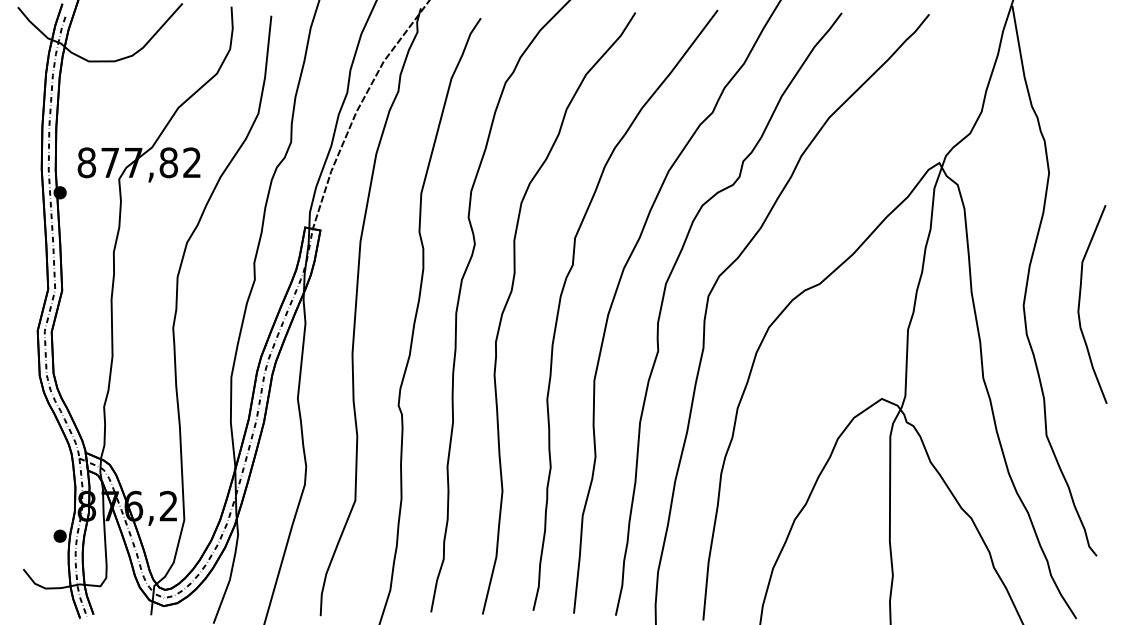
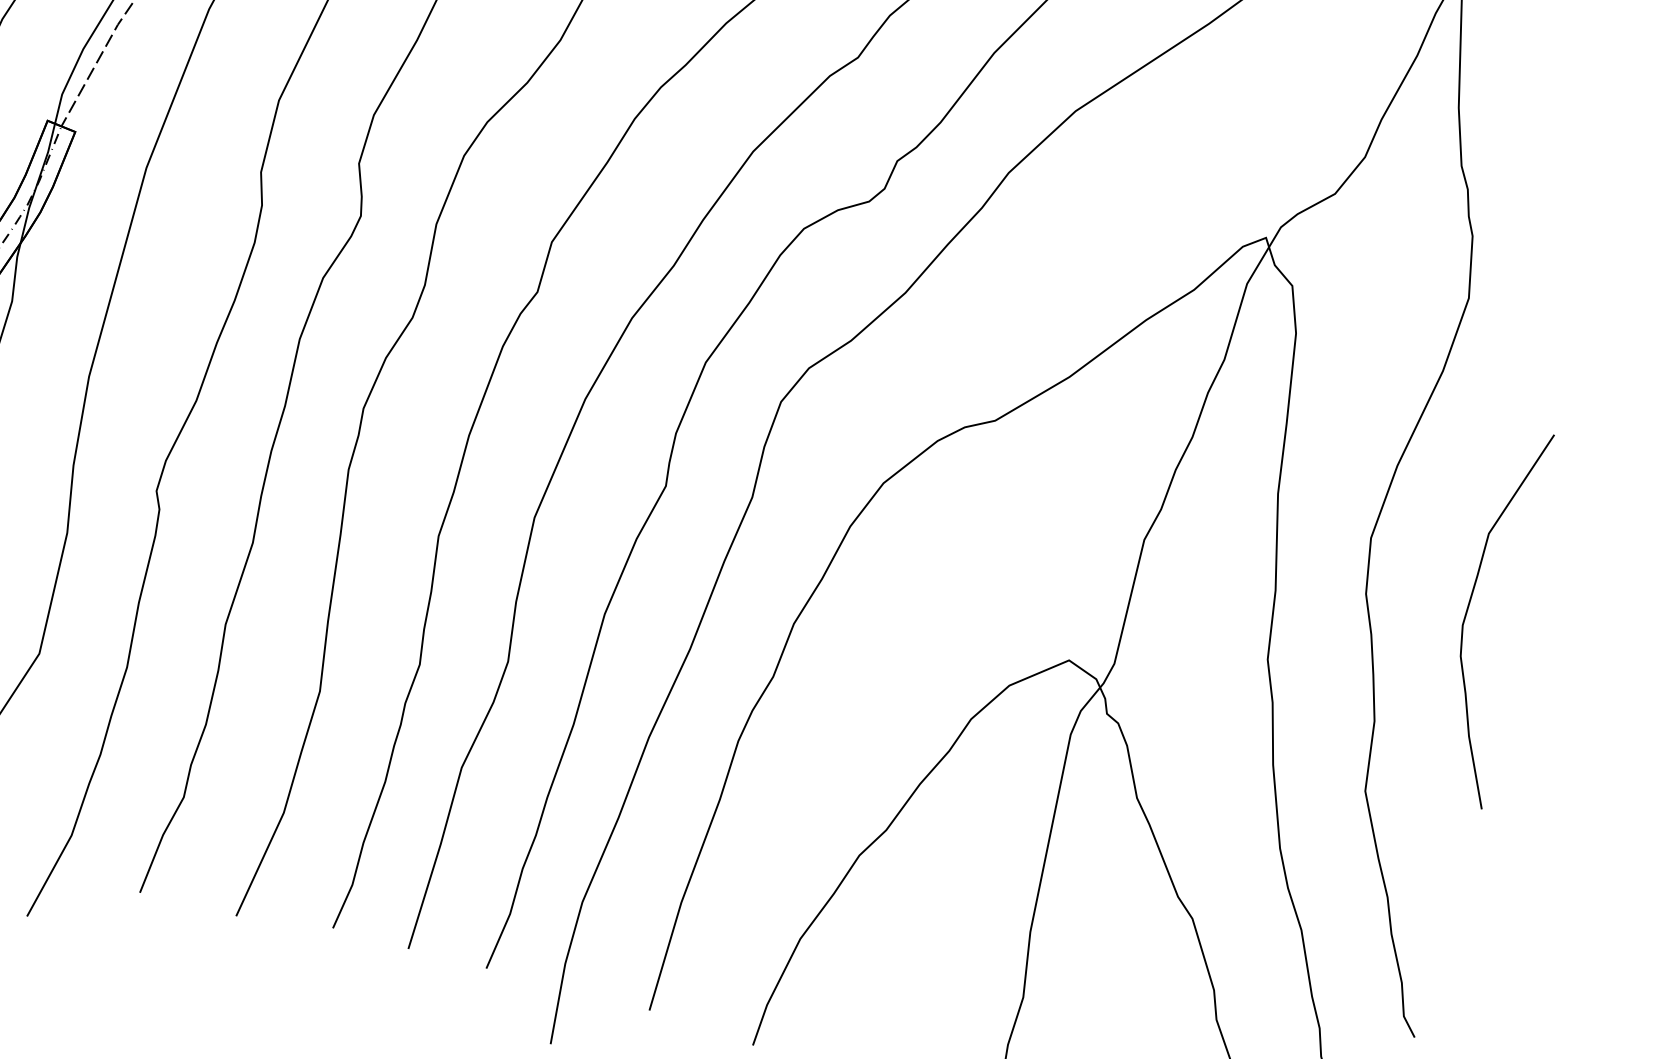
curve: (1080, 302) -> (1470, 608), moved

